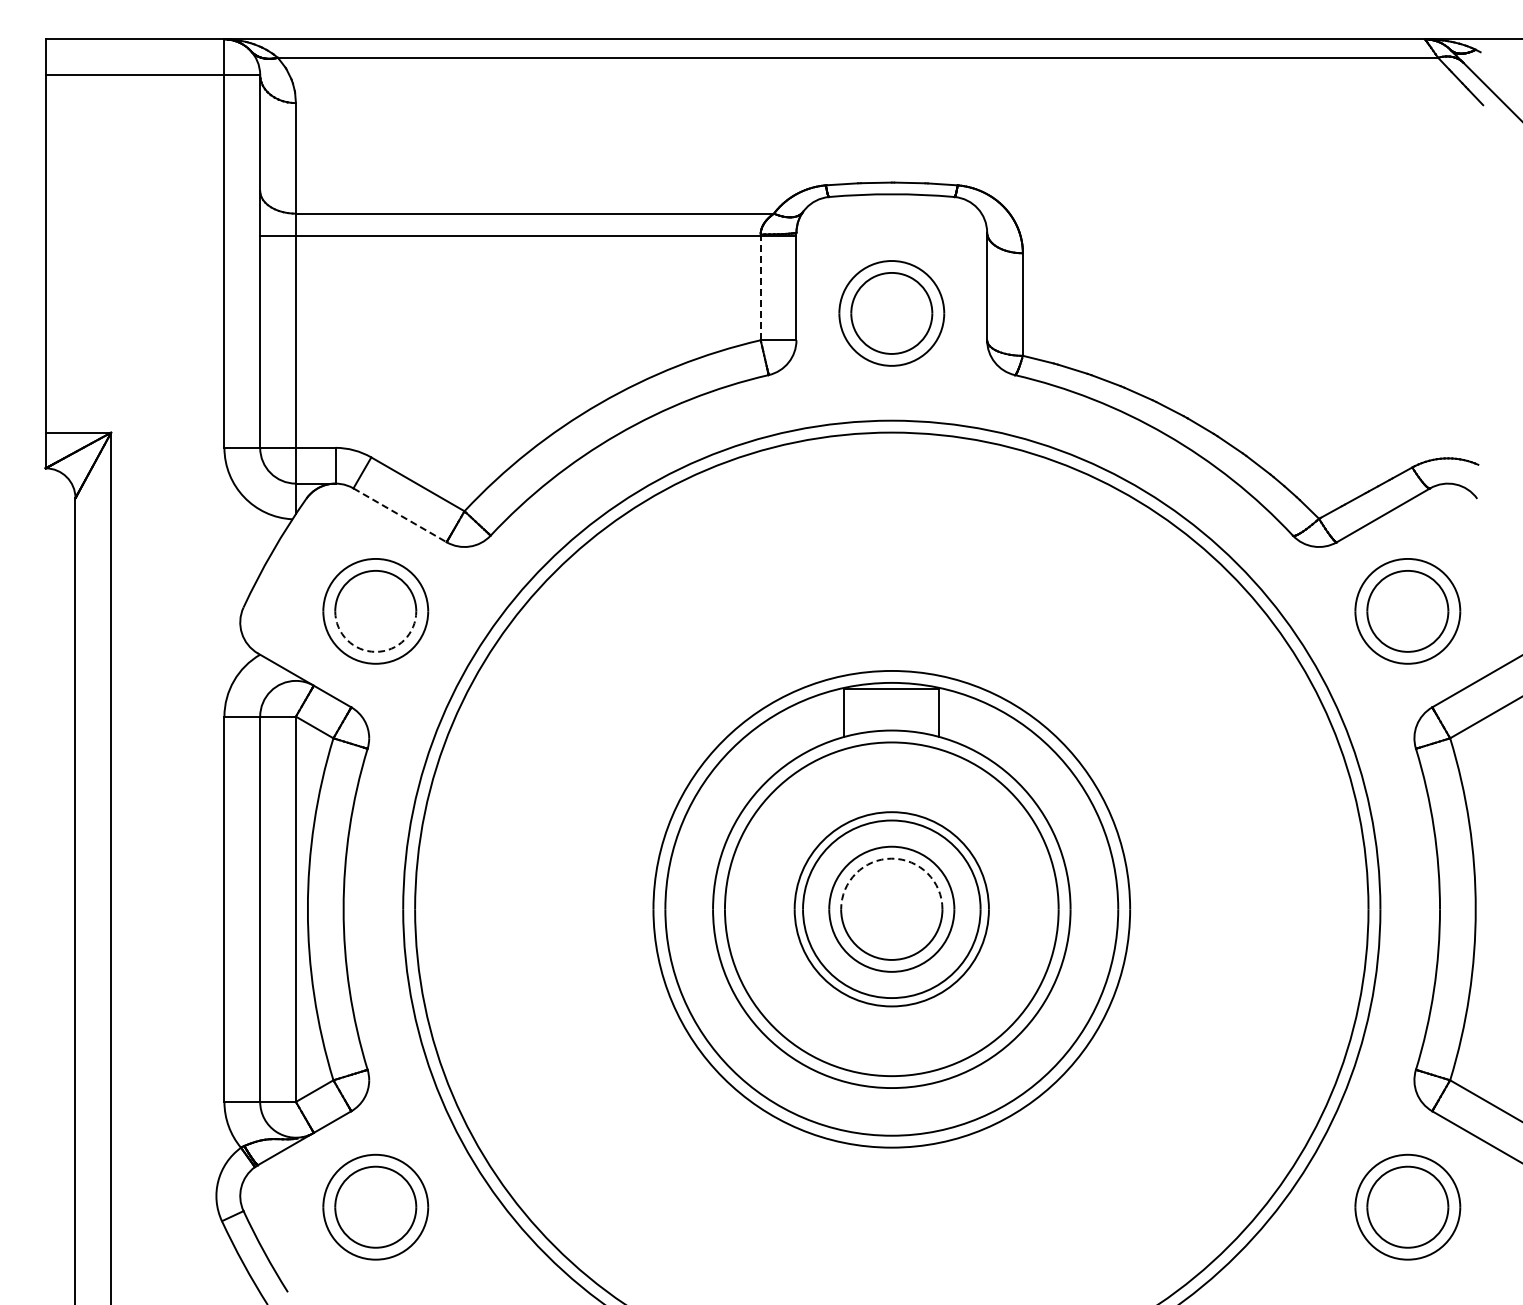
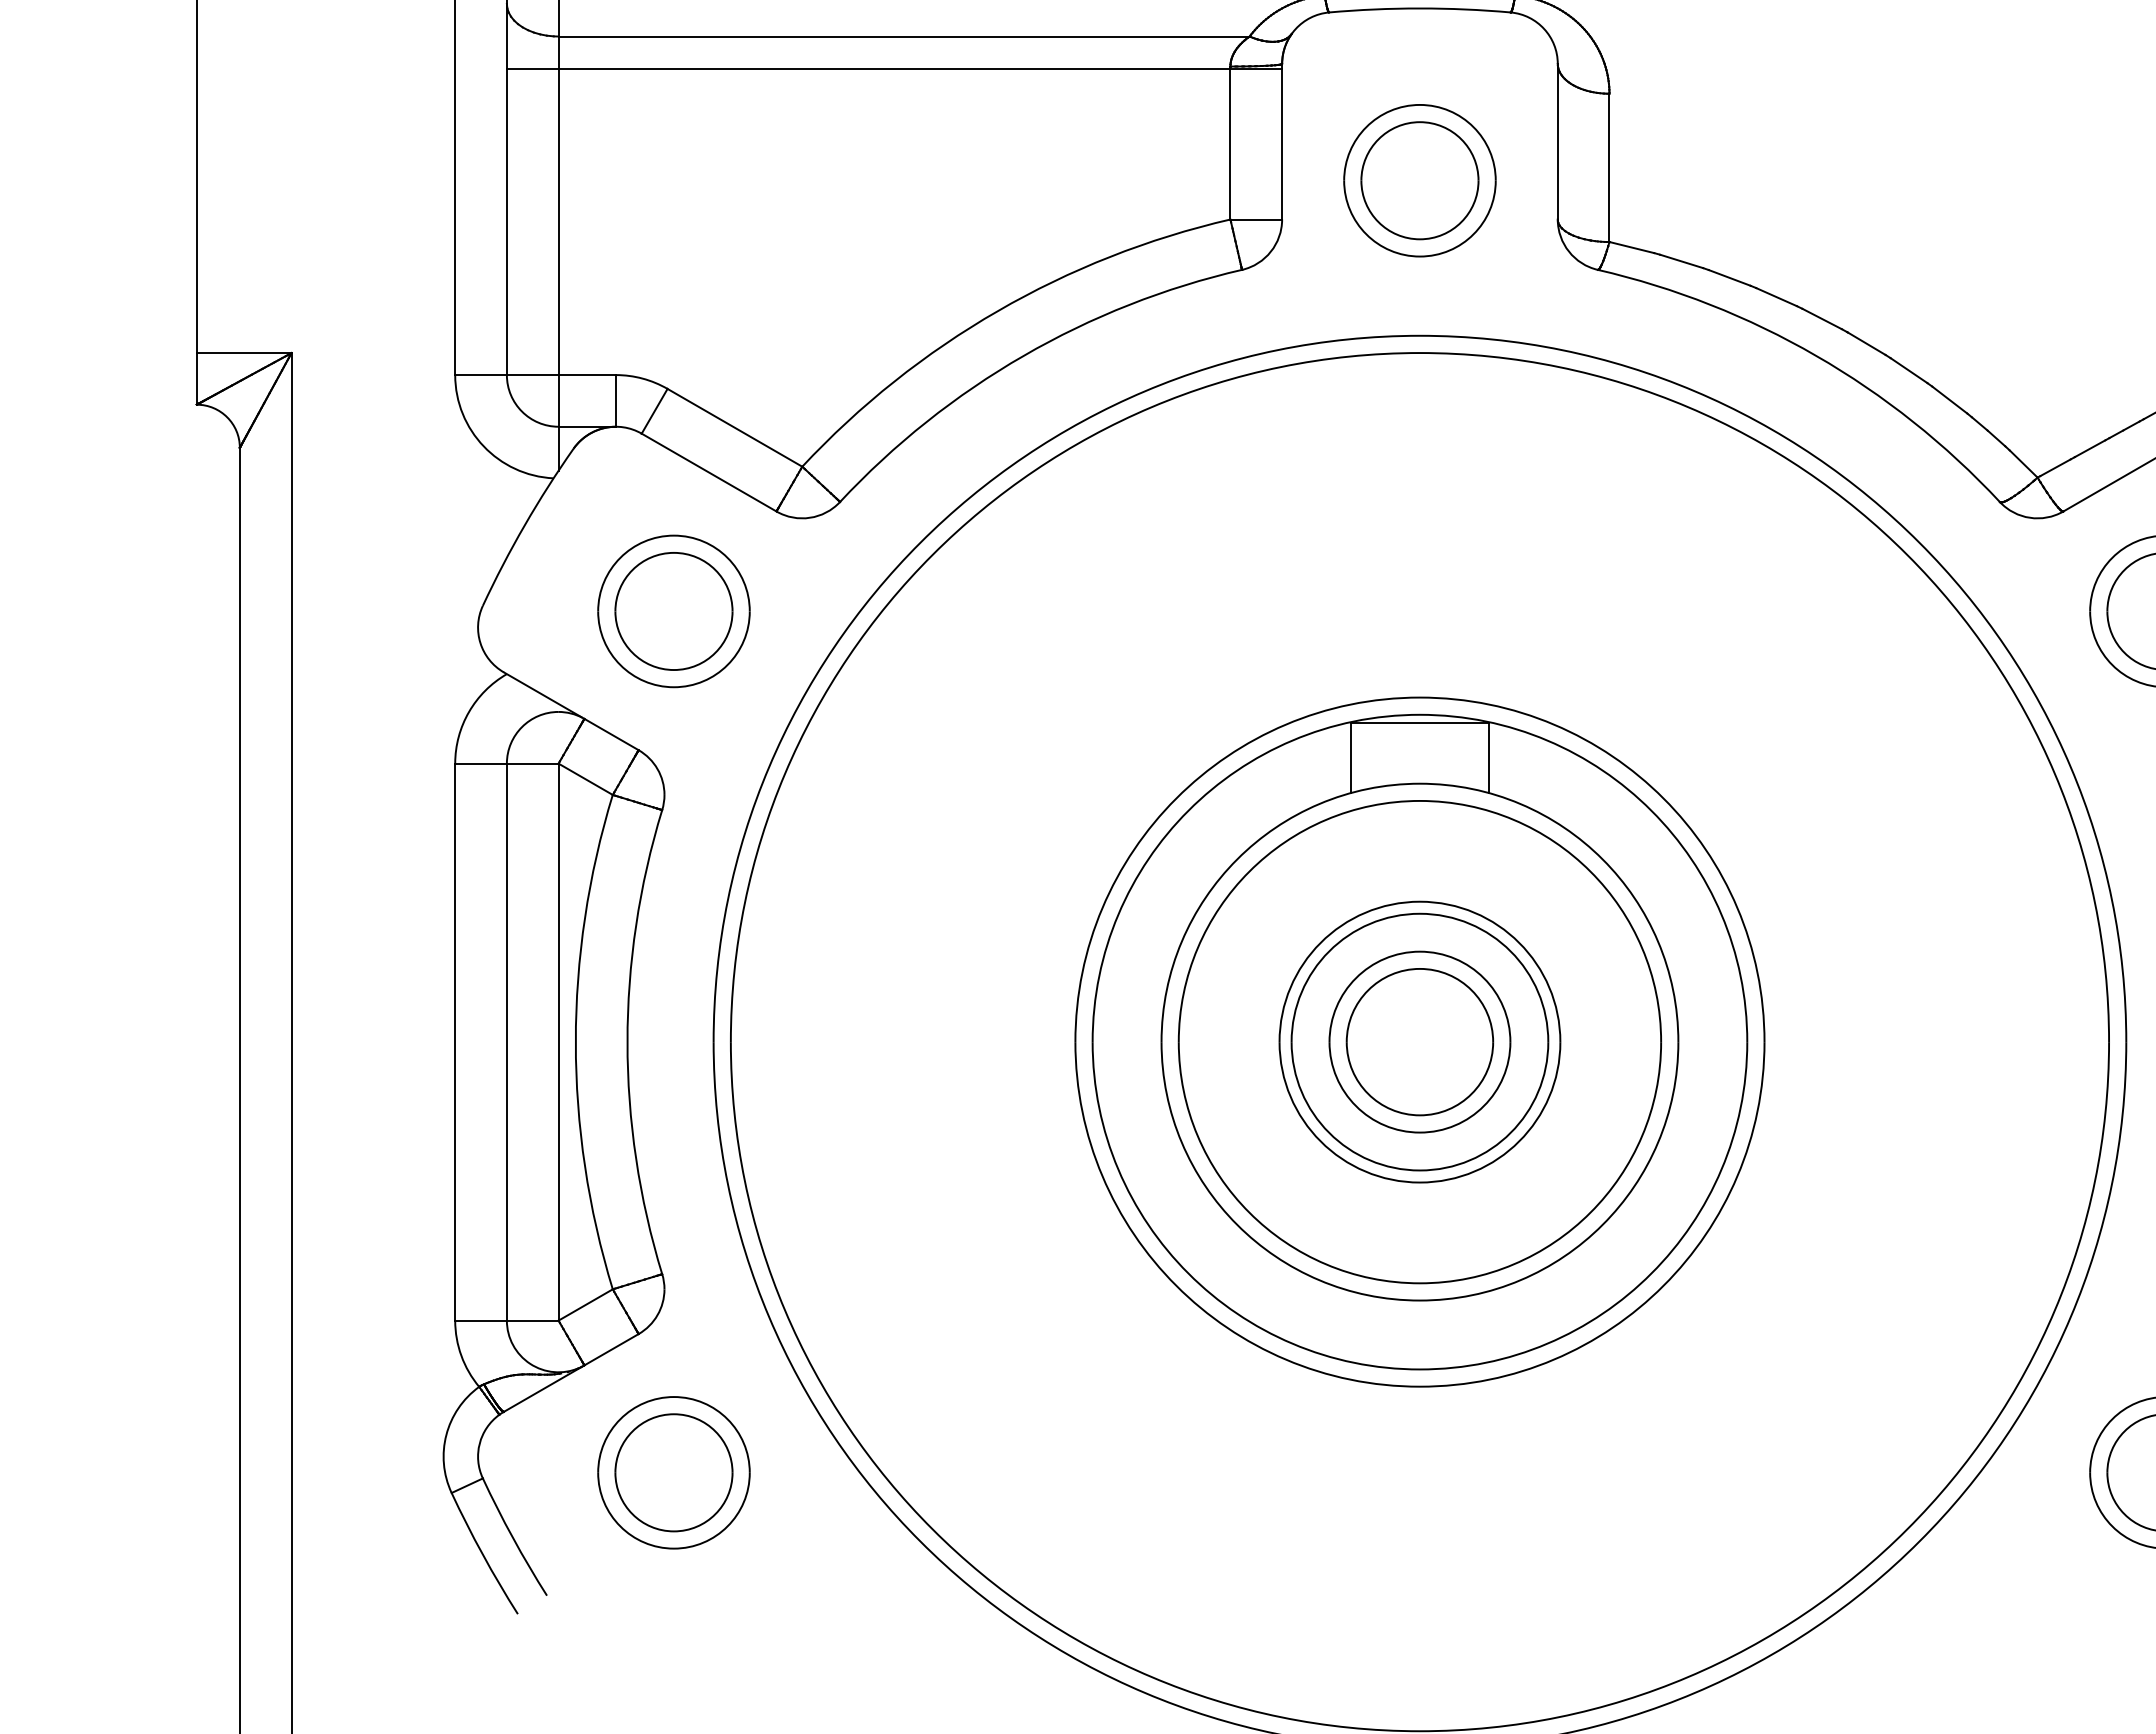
line: (760, 287) -> (1230, 143), dashed -> solid
line: (400, 515) -> (709, 472), dashed -> solid
arc: (375, 651) -> (673, 669), dashed -> solid
arc: (891, 858) -> (1419, 968), dashed -> solid

